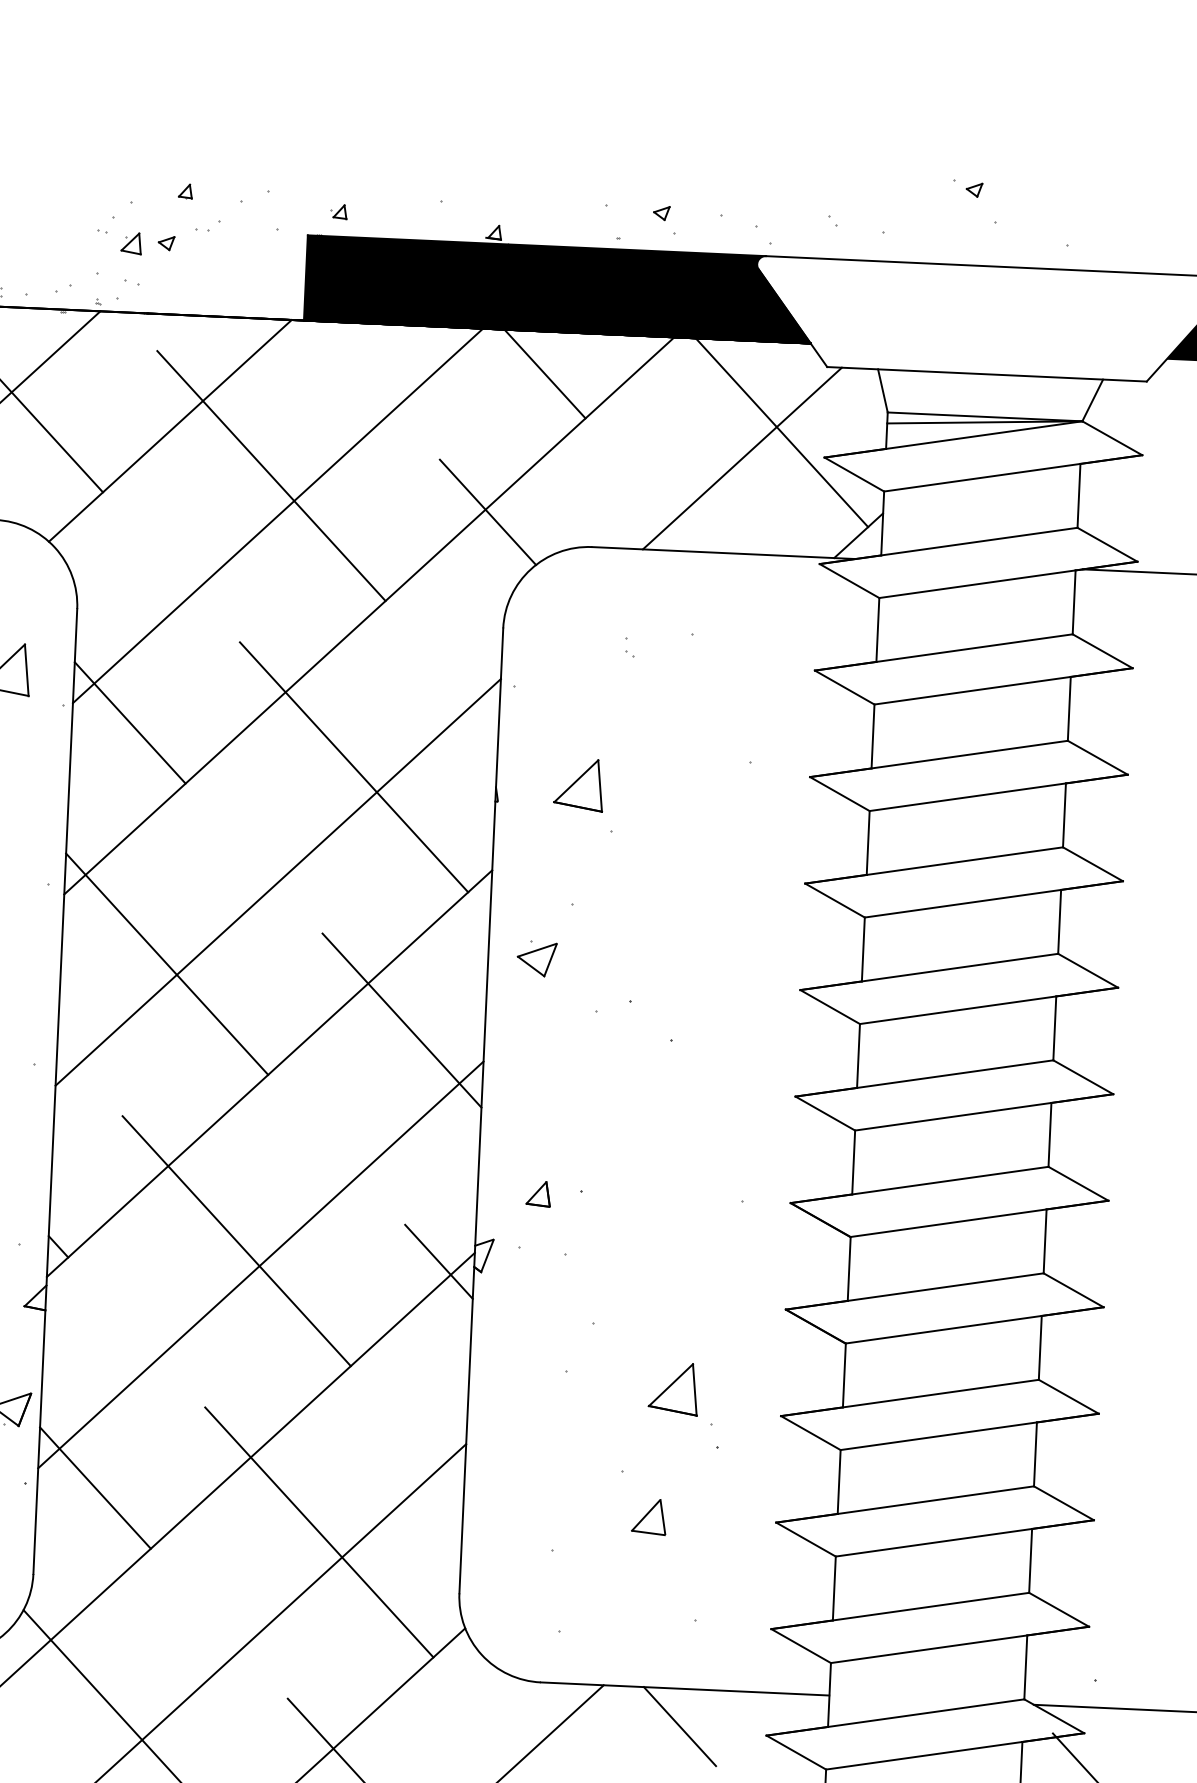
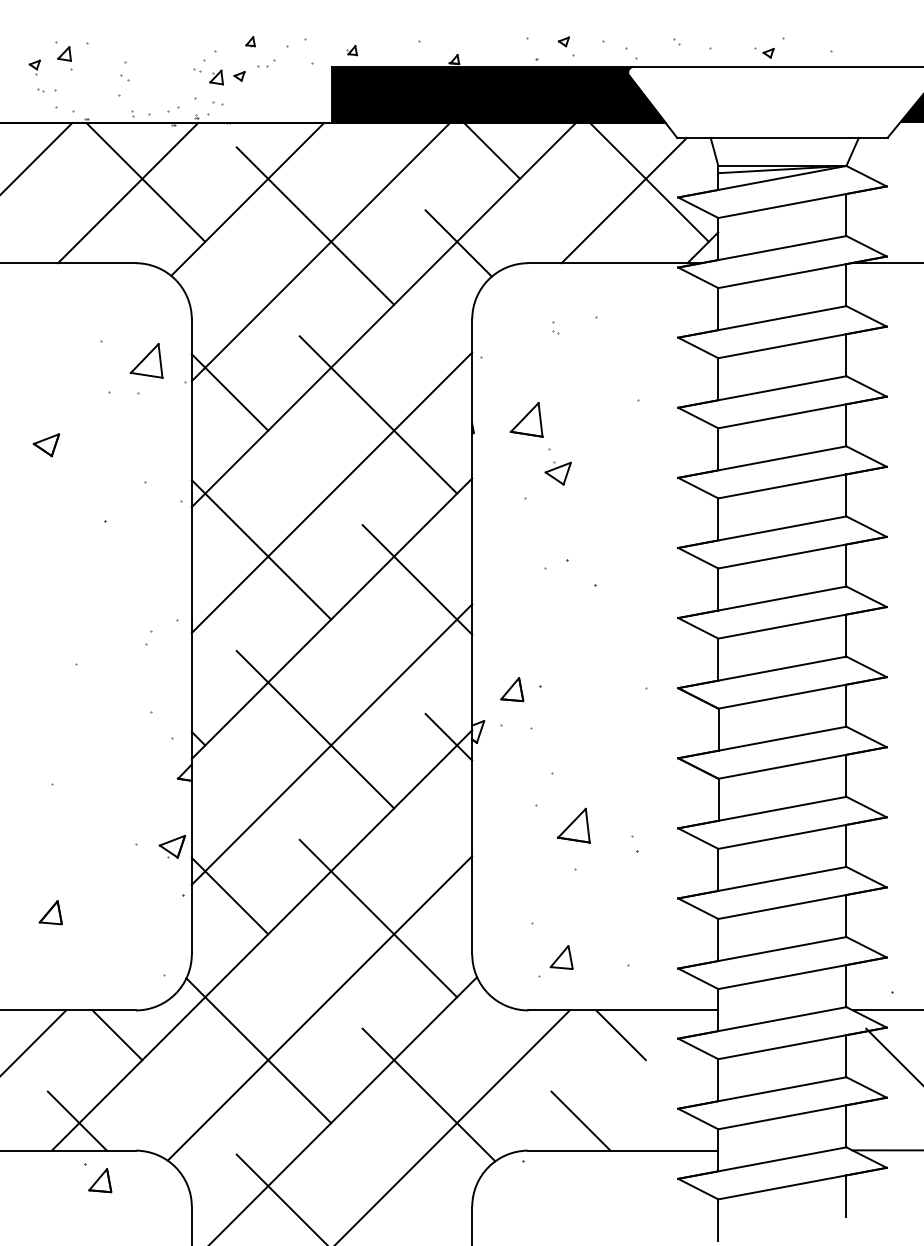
part: (968, 188) -> (764, 52), moved
part: (535, 959) -> (557, 473), moved
part: (538, 1193) -> (512, 689), size x1.43
part: (673, 1388) -> (573, 825), moved
part: (649, 1516) -> (561, 957), moved

